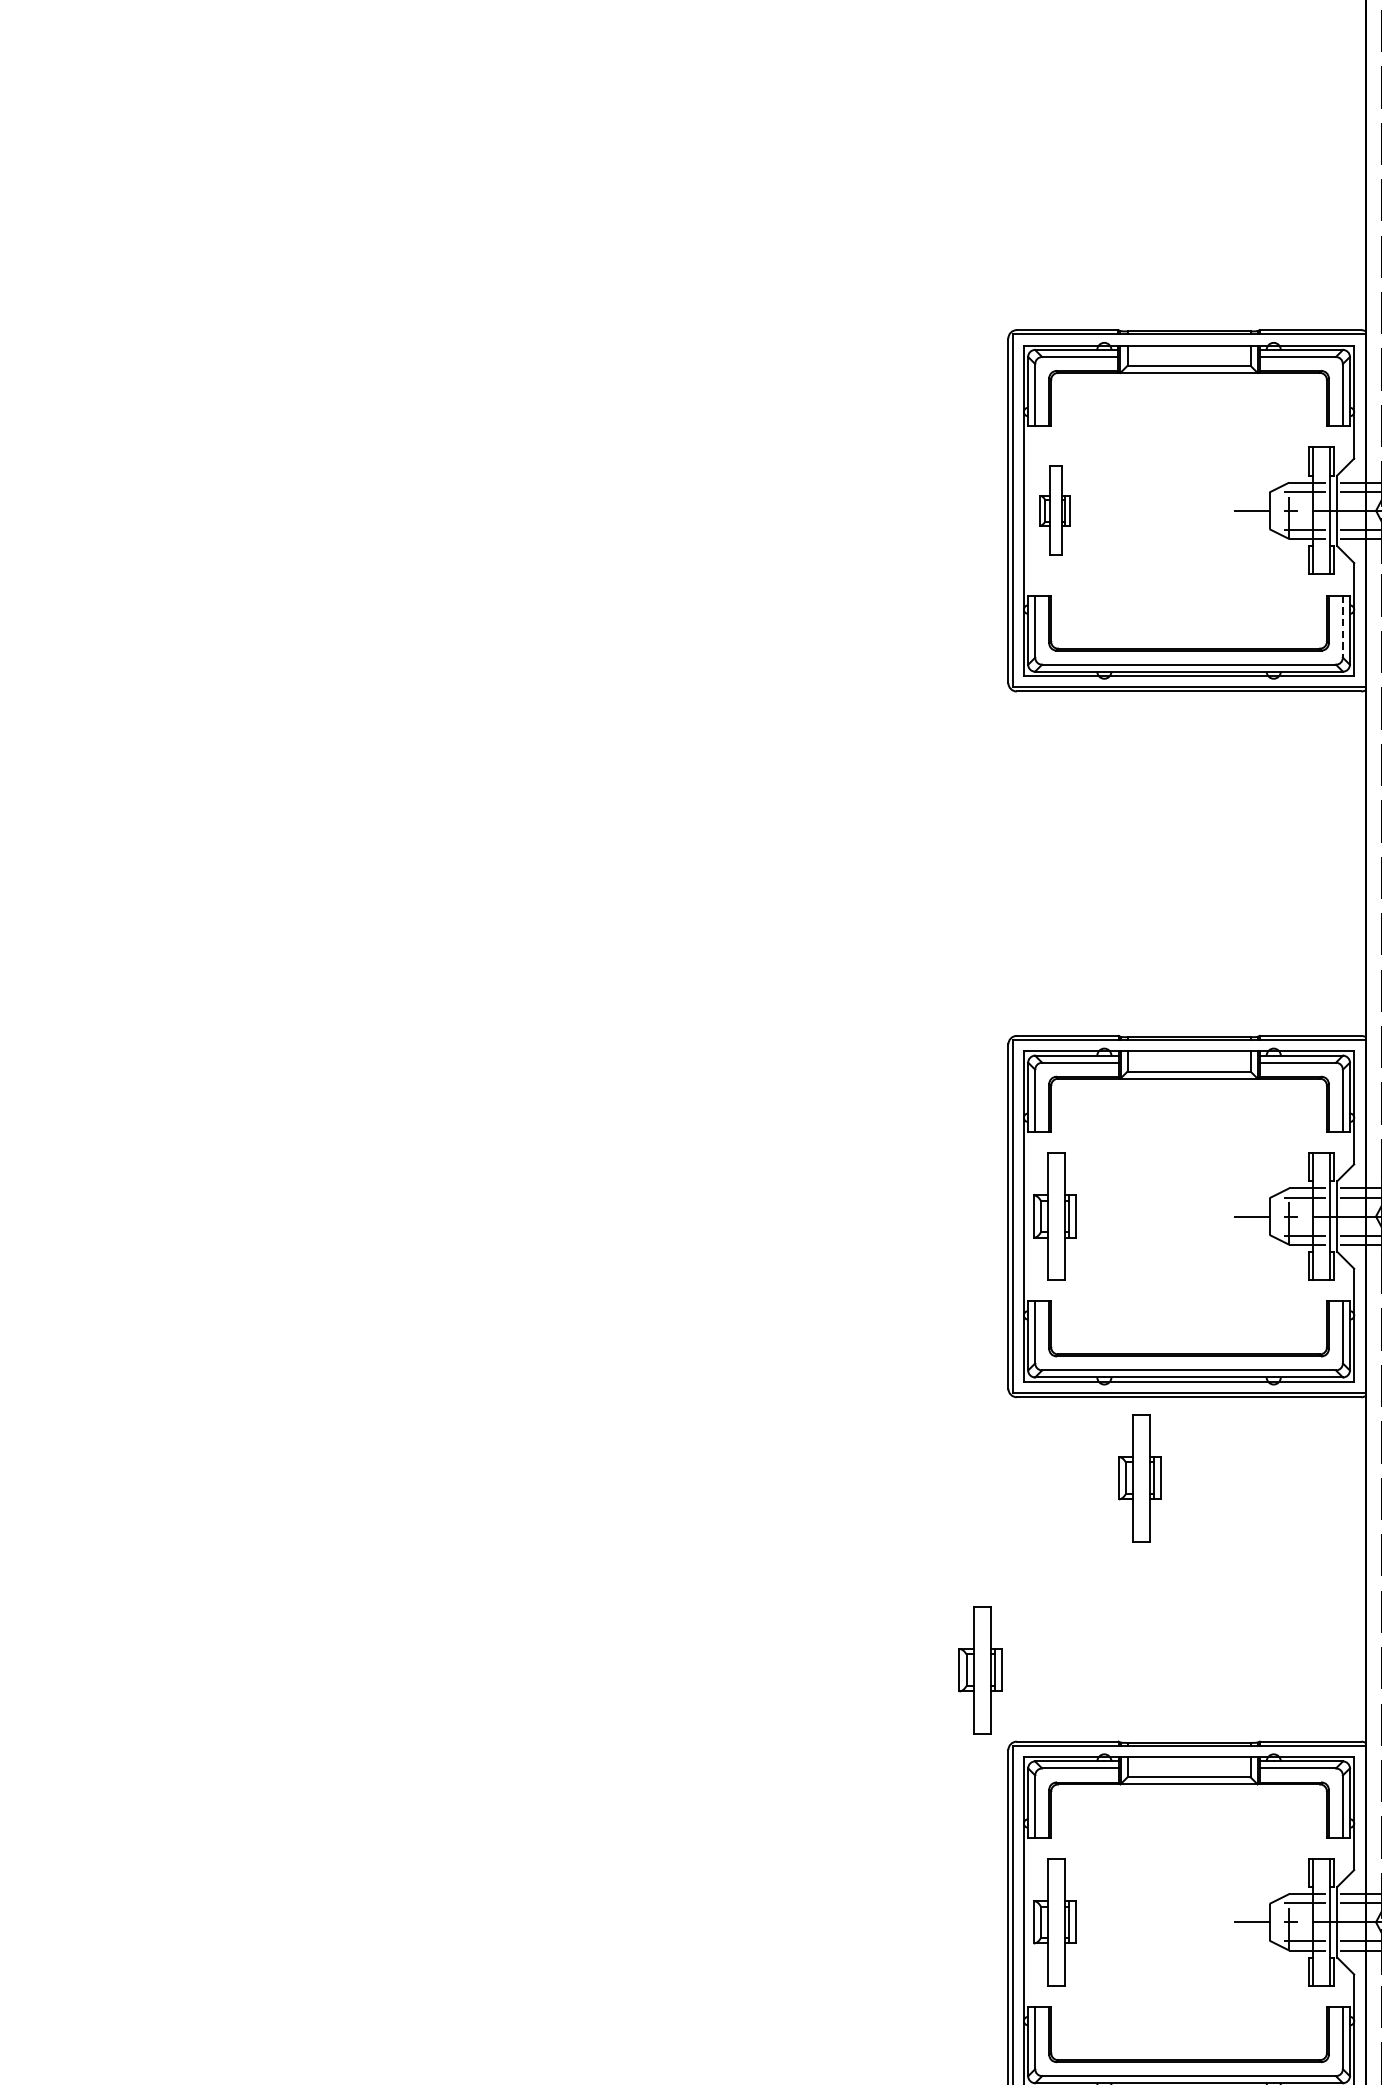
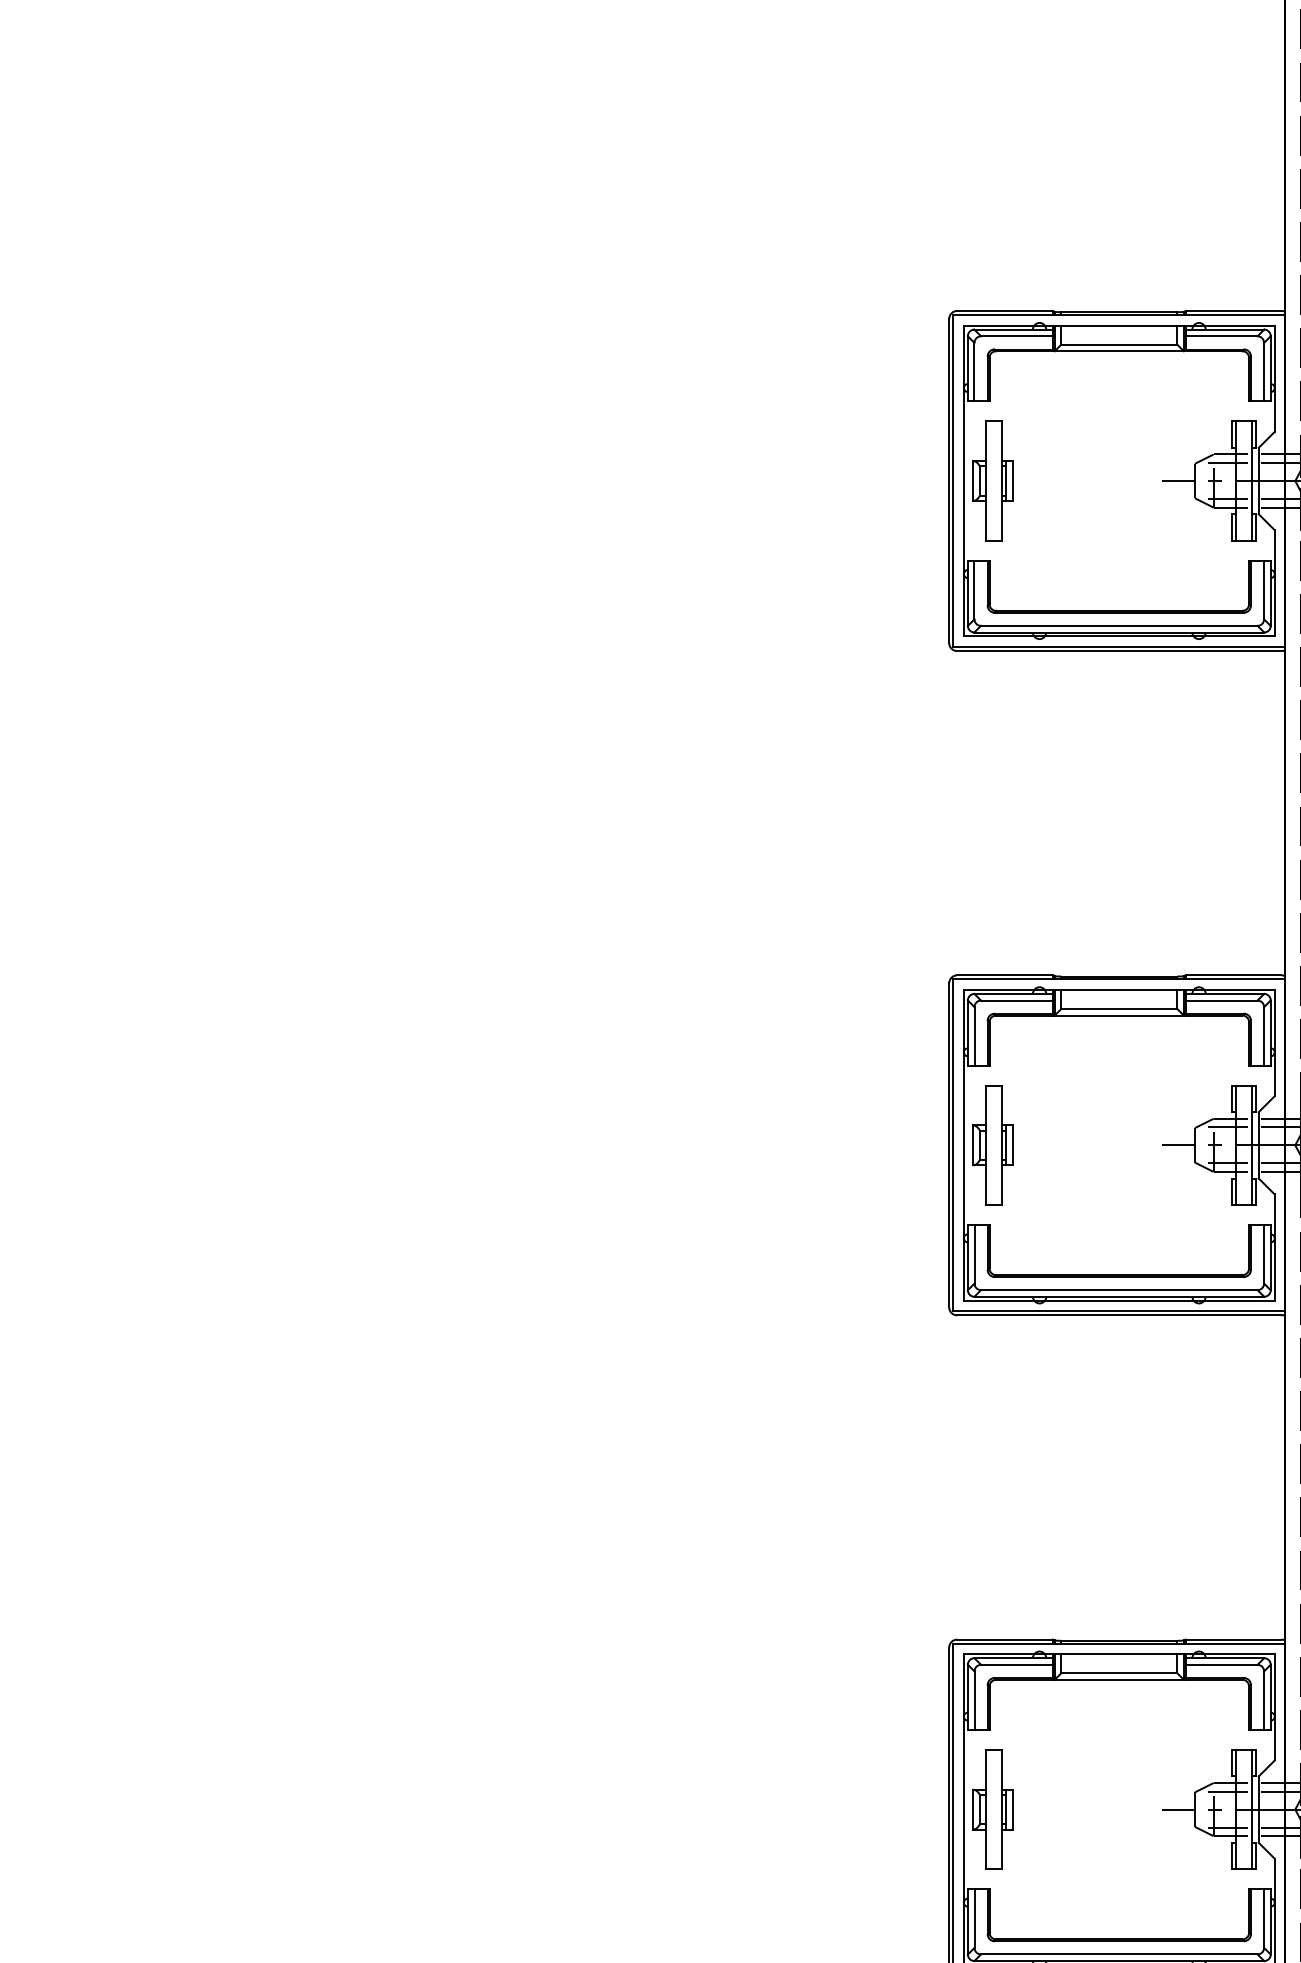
part: (1054, 510) -> (992, 480), size x1.43
line: (1343, 627) -> (1264, 590), dashed -> solid
part: (1139, 1478) -> (1072, 1391), removed
part: (979, 1670) -> (922, 1572), removed

